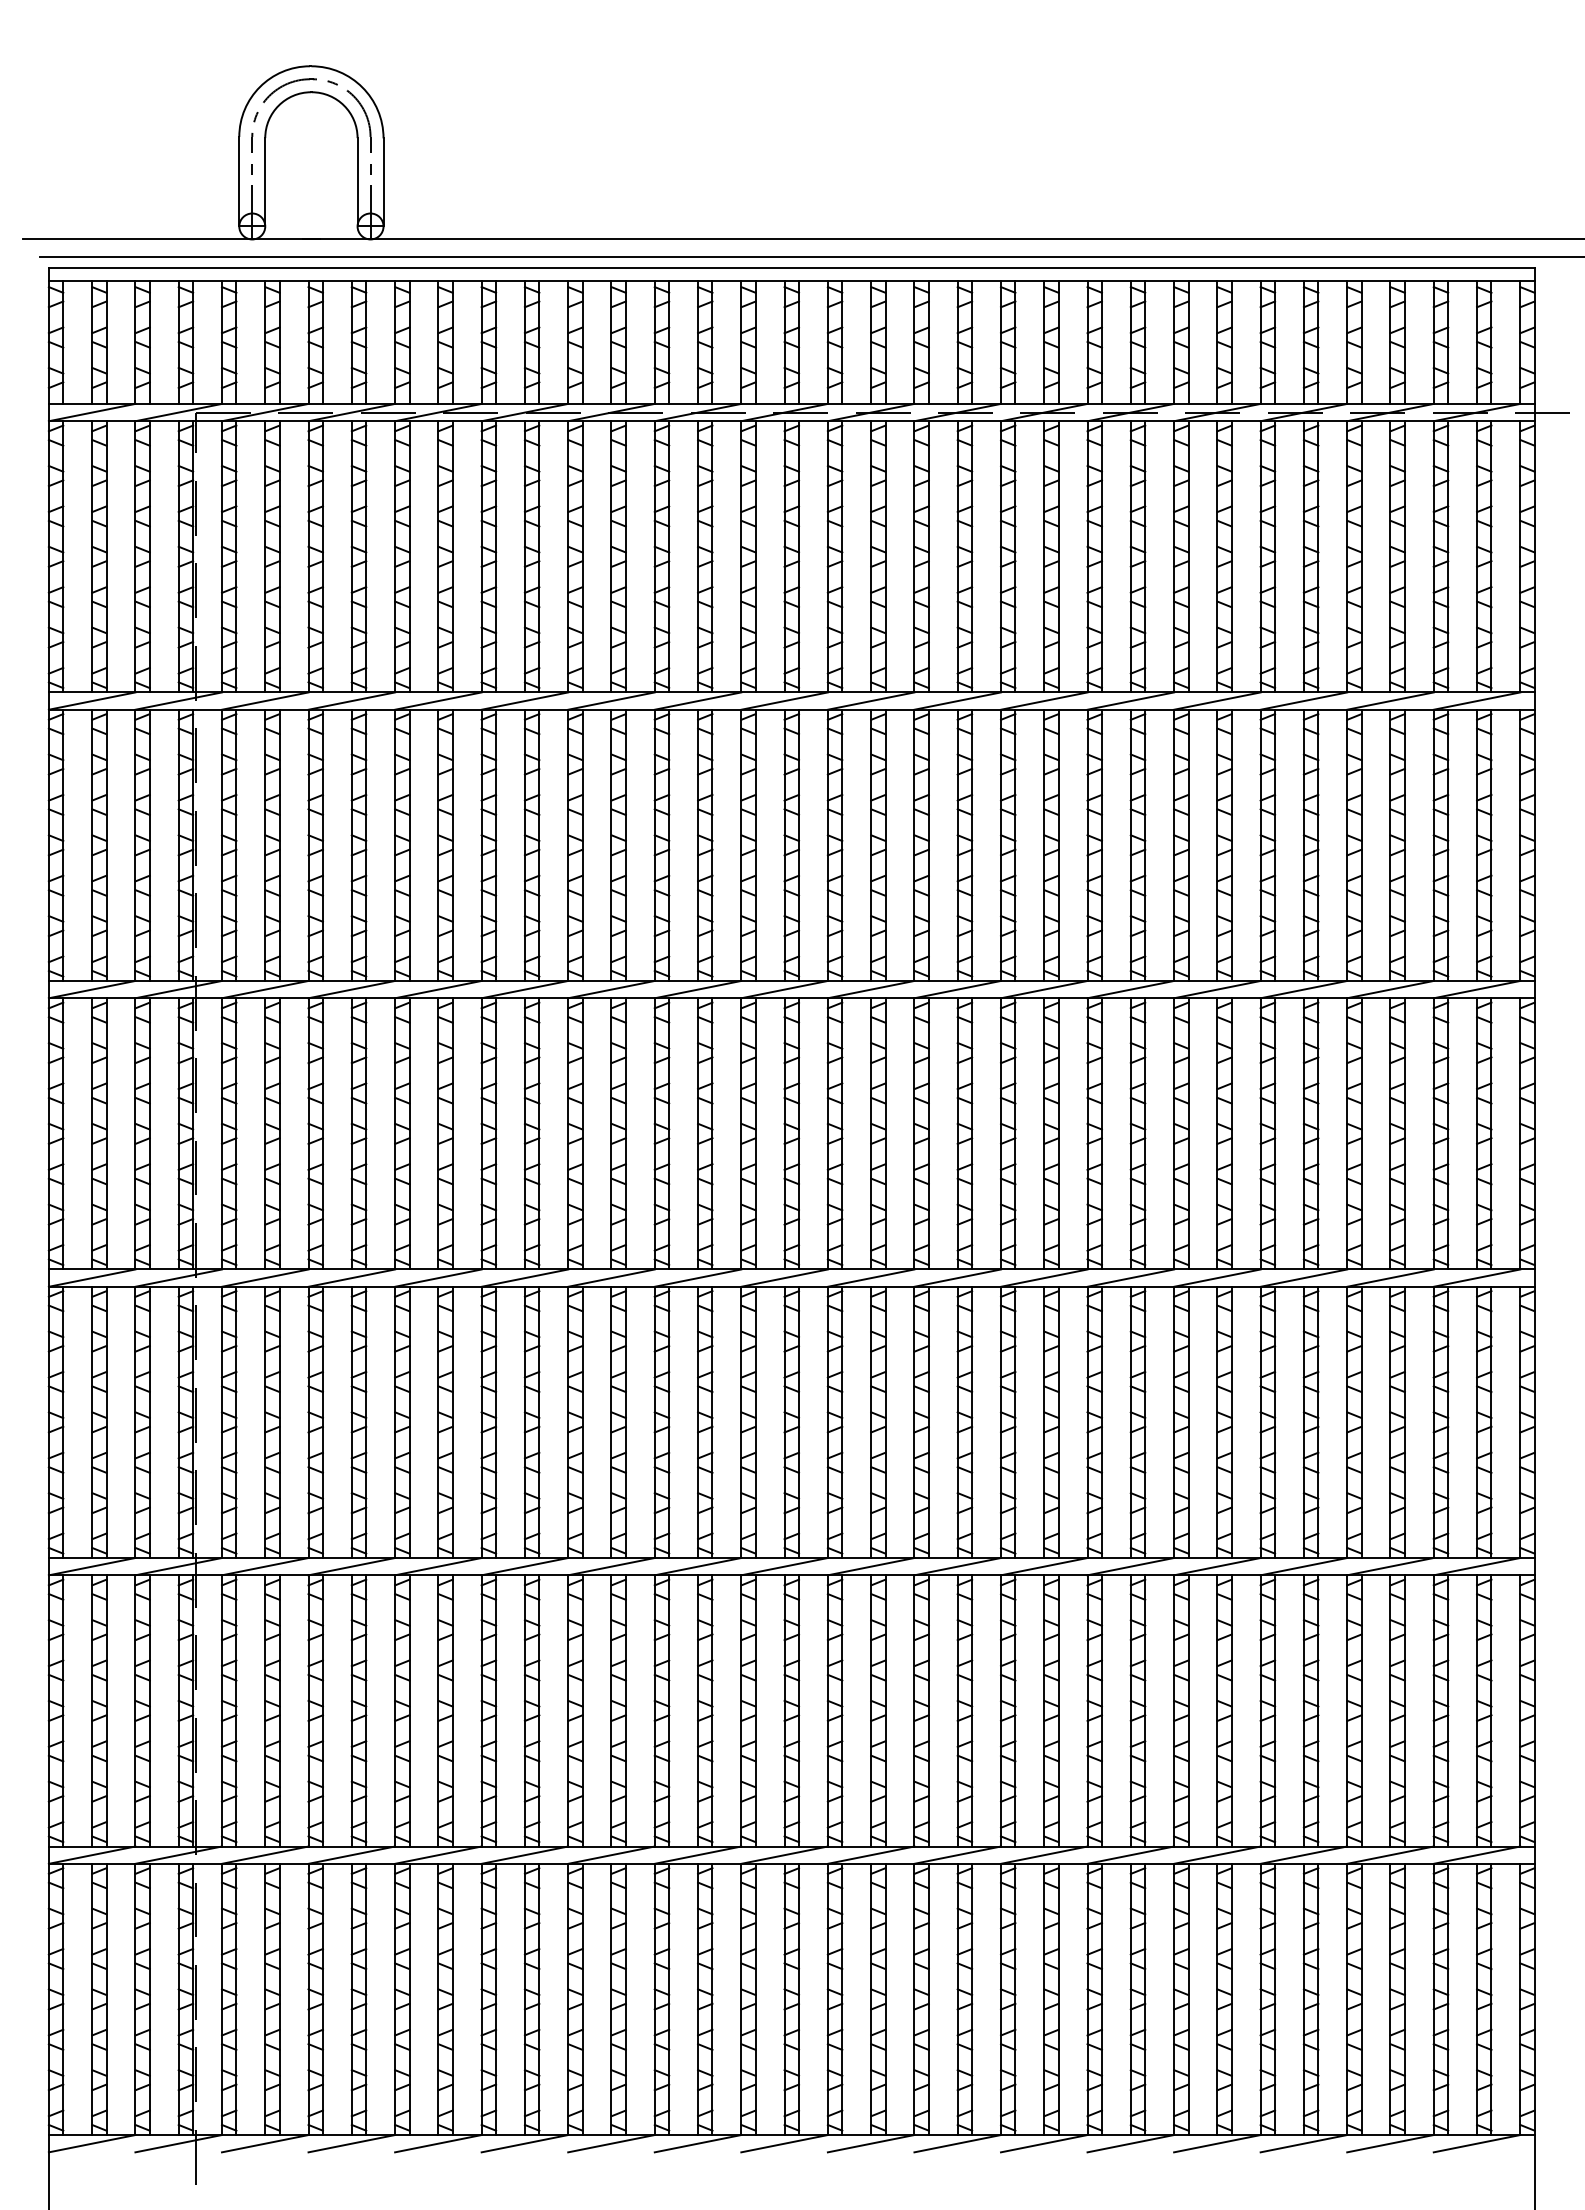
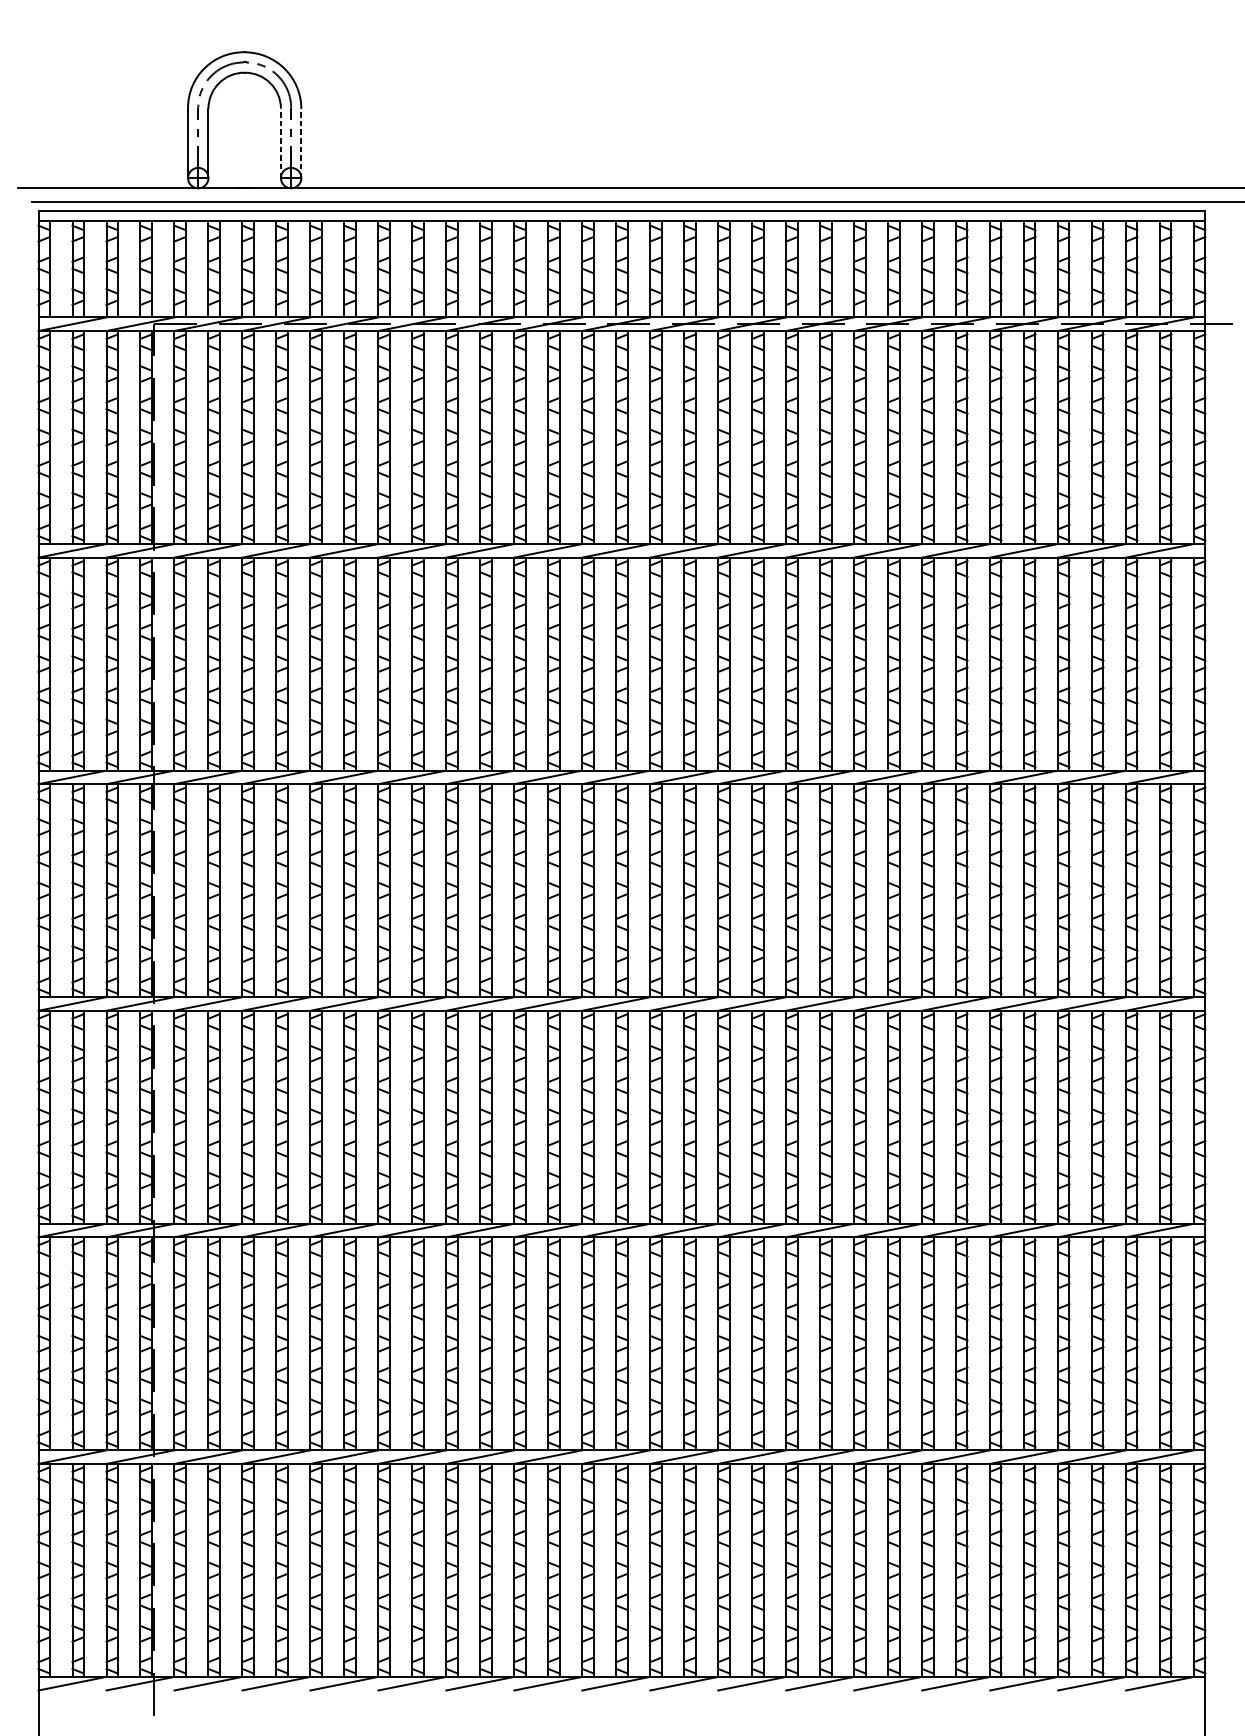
line: (357, 181) -> (280, 142), solid -> dashed
line: (383, 181) -> (301, 142), solid -> dashed

